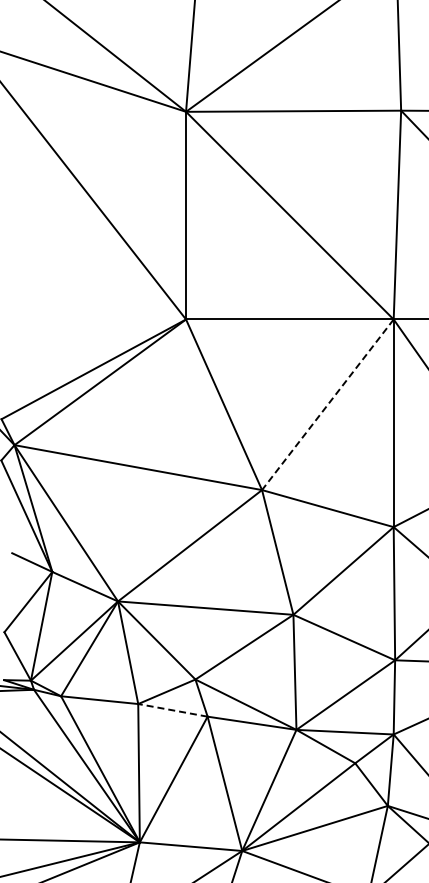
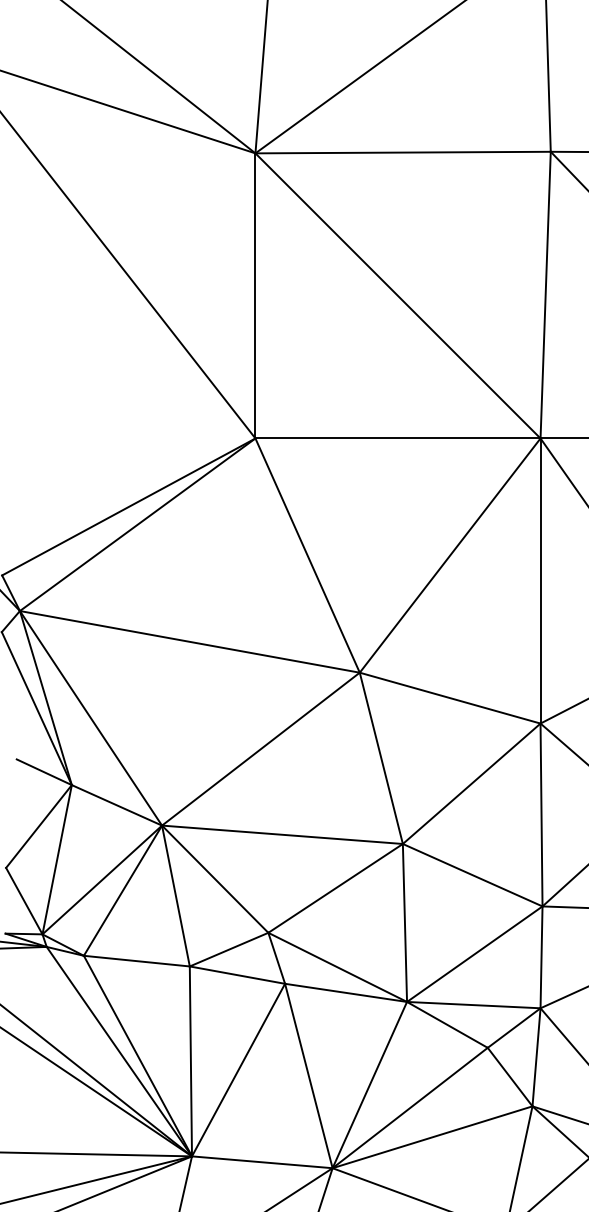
line: (327, 404) -> (449, 555), dashed -> solid
line: (172, 710) -> (236, 975), dashed -> solid

